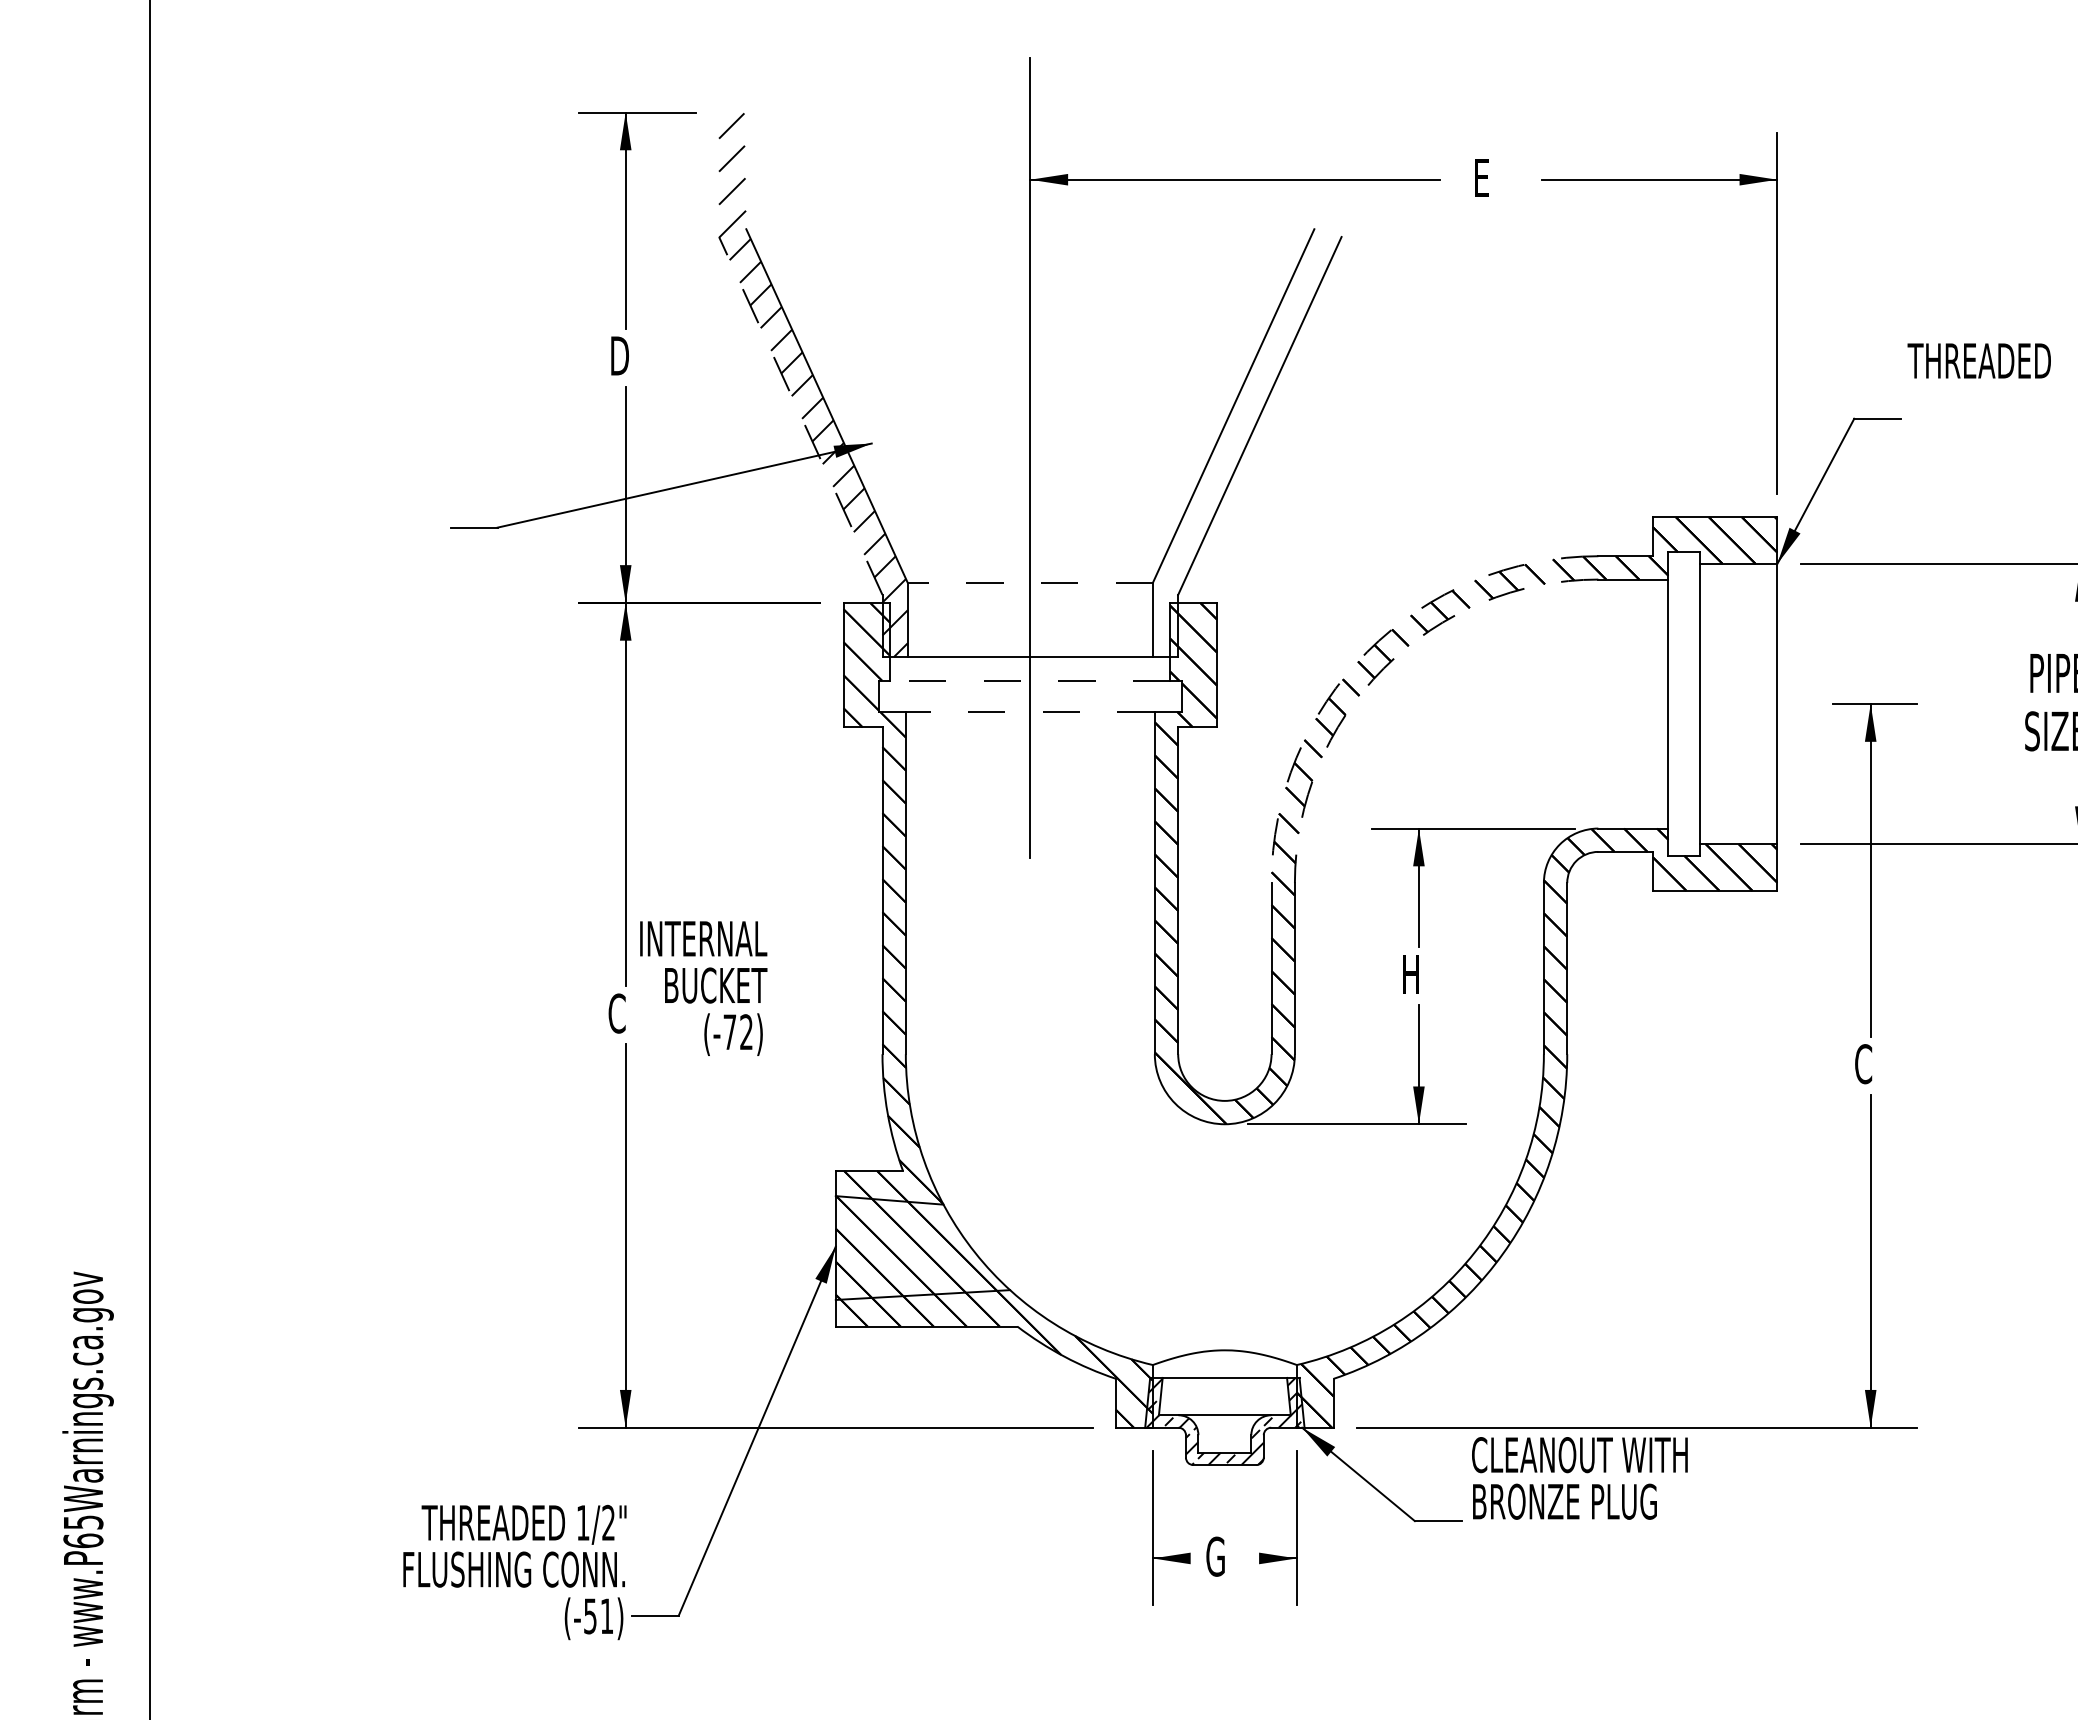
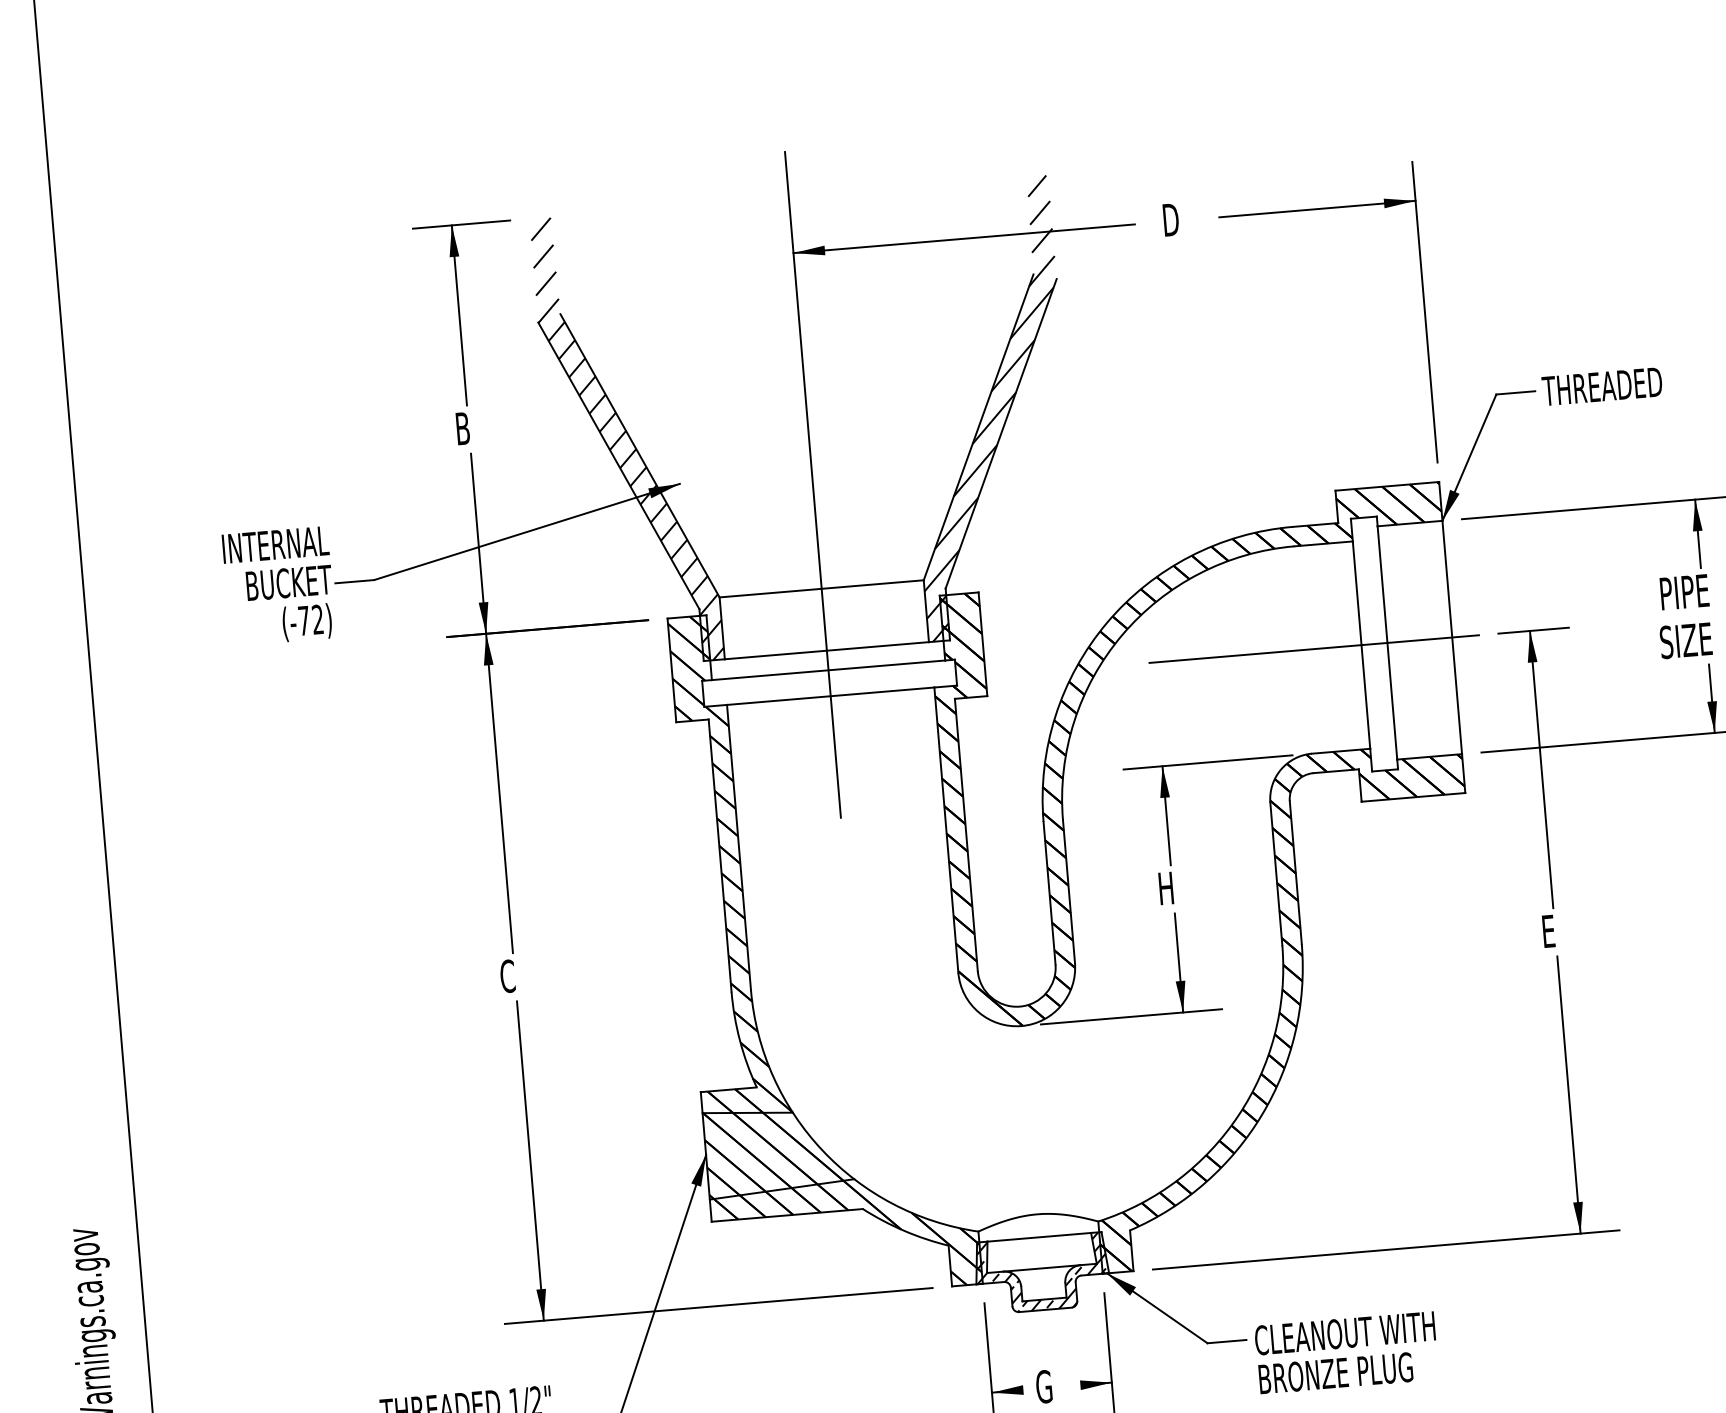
text: (1483, 177) -> (1170, 219), E -> D
text: (621, 355) -> (465, 428), D -> B
text: (1978, 360) -> (1601, 386), moved
hatch: (1246, 384) -> (987, 408), added
line: (800, 415) -> (618, 465), dashed -> solid
line: (1030, 582) -> (821, 588), dashed -> solid
arc: (1367, 651) -> (1107, 622), dashed -> solid
arc: (1383, 668) -> (1121, 635), dashed -> solid
line: (1029, 680) -> (827, 670), dashed -> solid
line: (1611, 704) -> (1314, 649), added
line: (1029, 711) -> (829, 695), dashed -> solid
text: (703, 988) -> (279, 586), moved
text: (1863, 1064) -> (1549, 931), C -> E
text: (1579, 1478) -> (1346, 1352), moved

